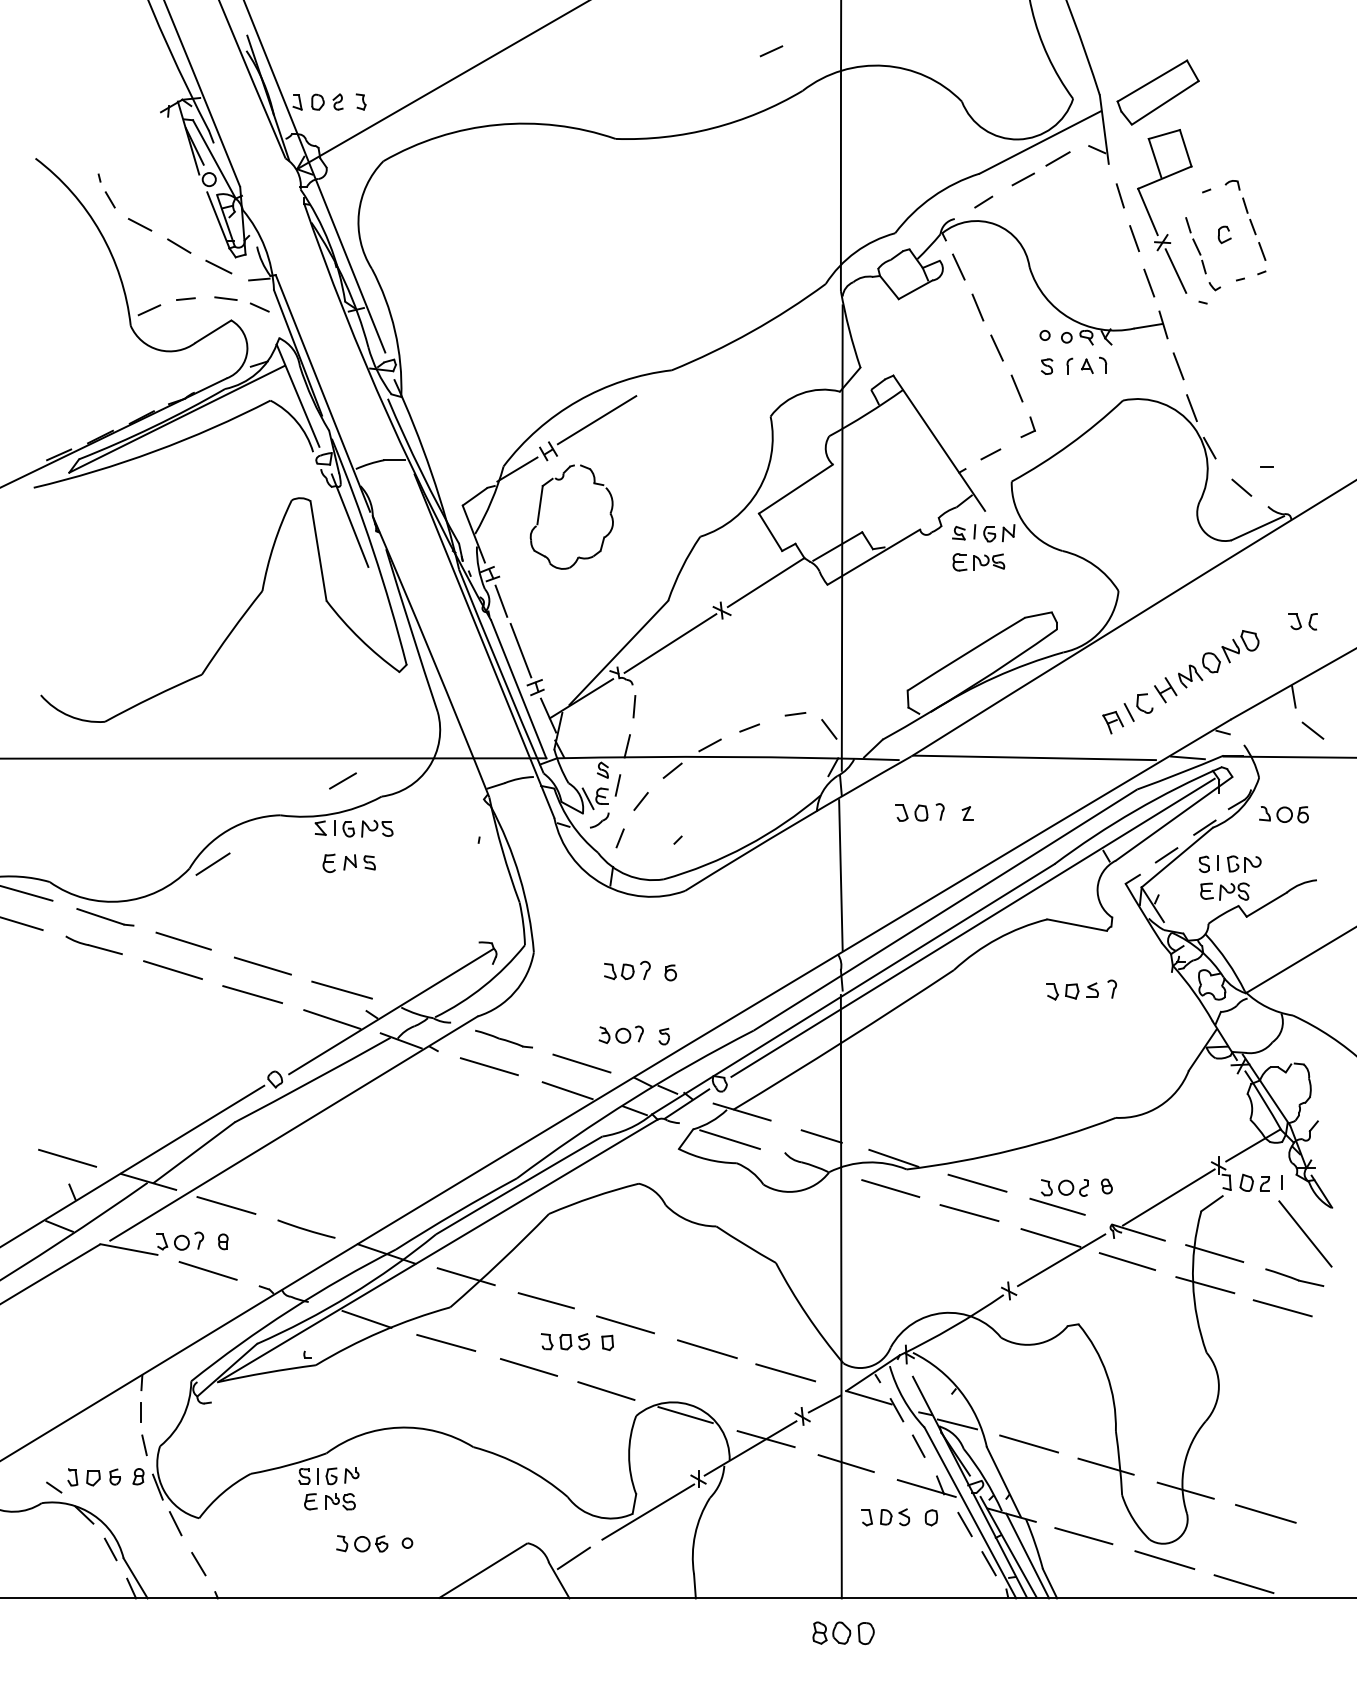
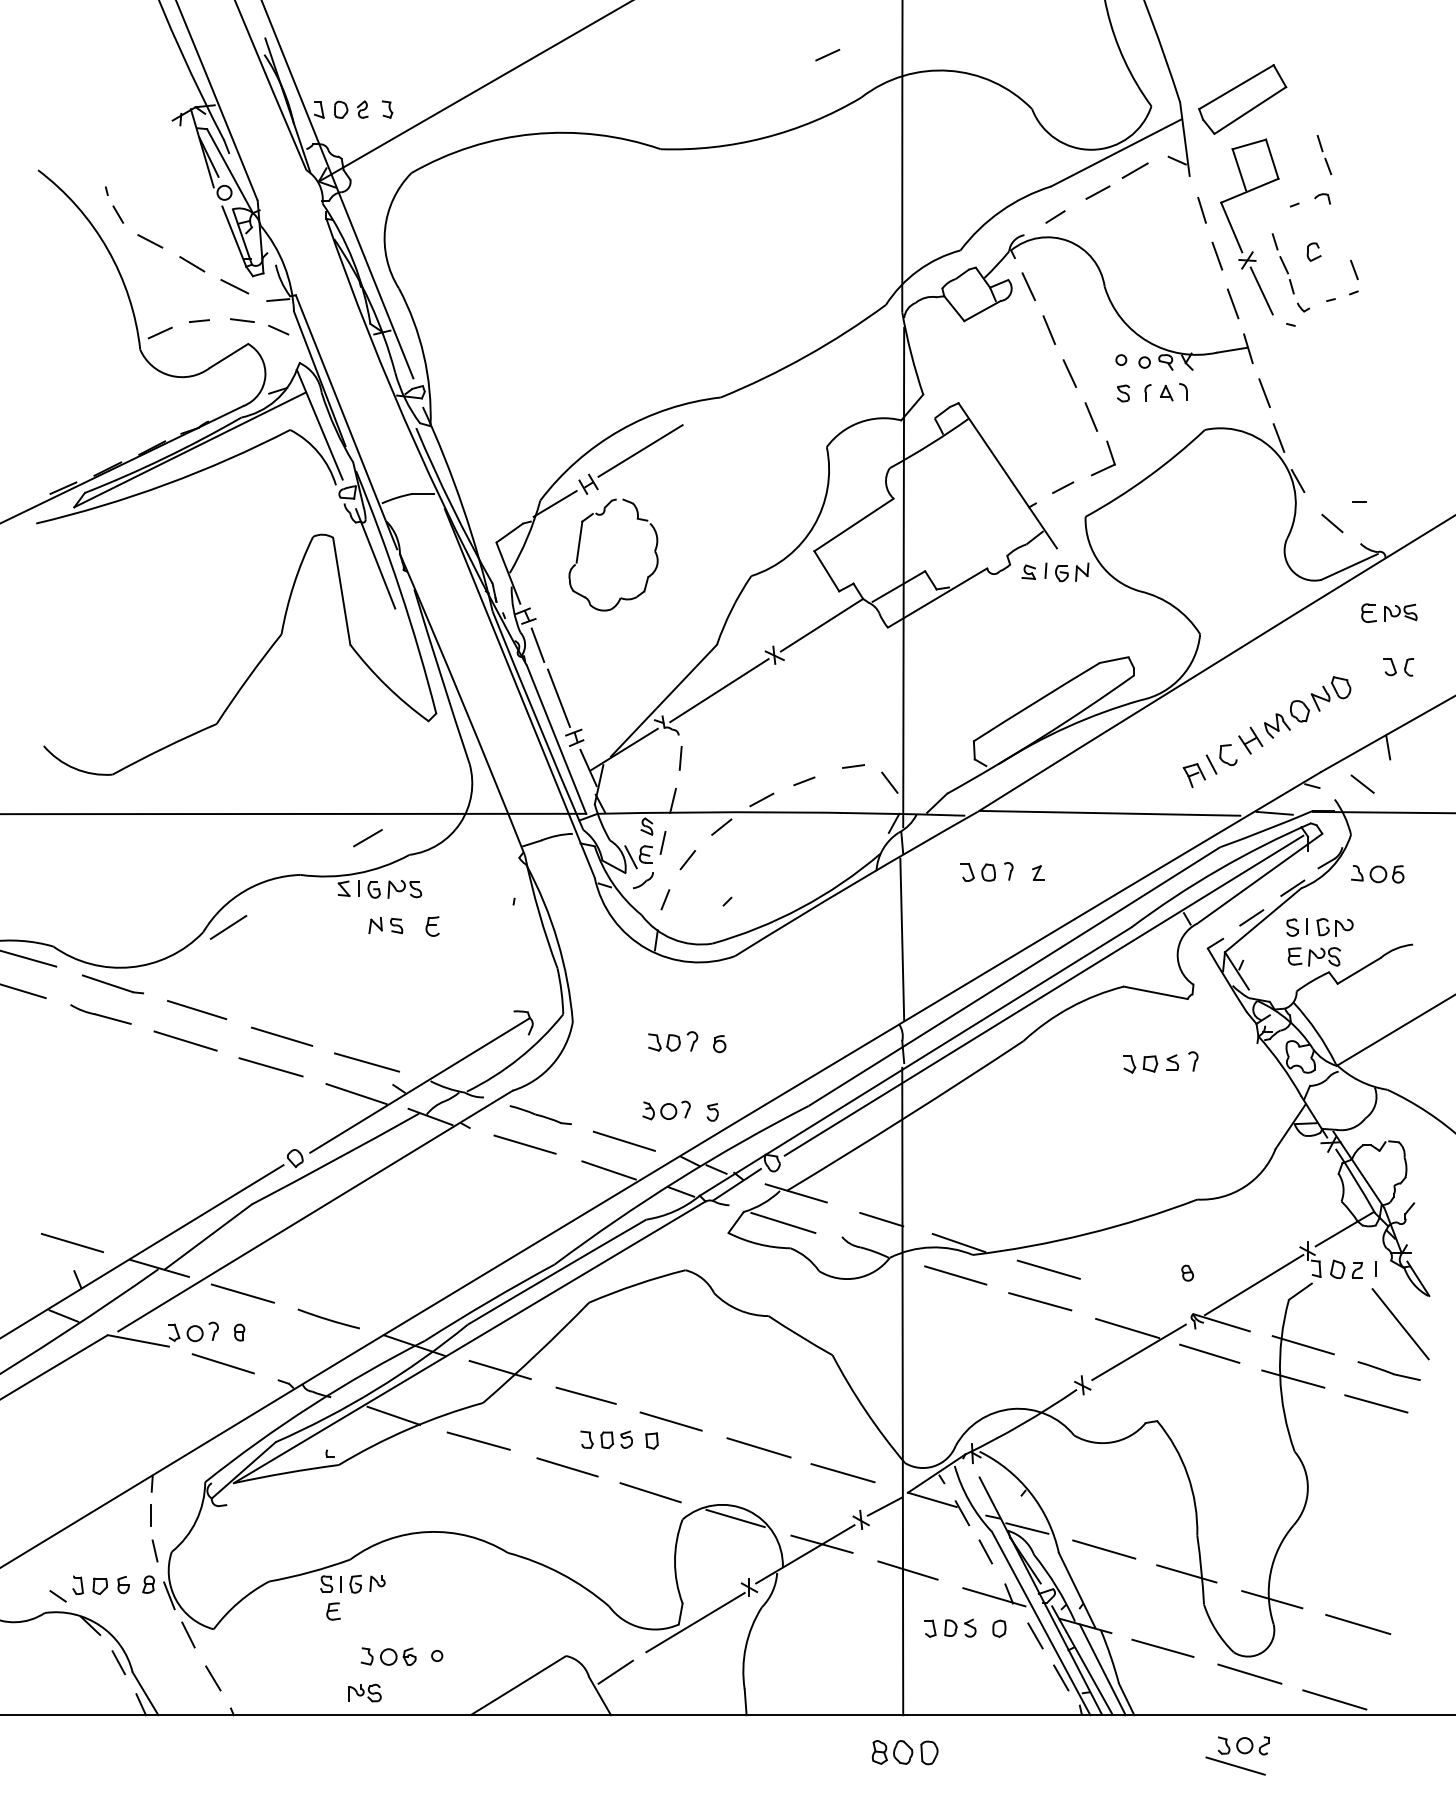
part: (1249, 216) -> (1324, 155), moved
part: (1027, 427) -> (1102, 458), size x1.6
part: (978, 562) -> (1388, 613), moved
line: (1312, 730) -> (1362, 783), moved
part: (328, 862) -> (431, 925), moved
part: (1058, 1197) -> (1236, 1756), moved
part: (340, 1501) -> (365, 1692), moved

